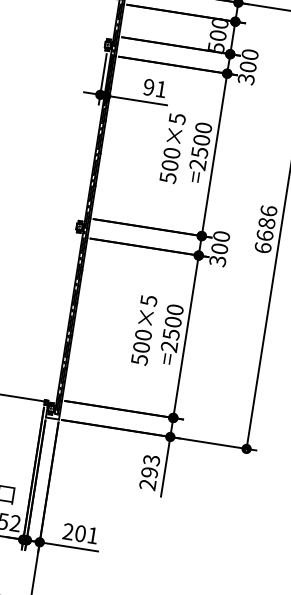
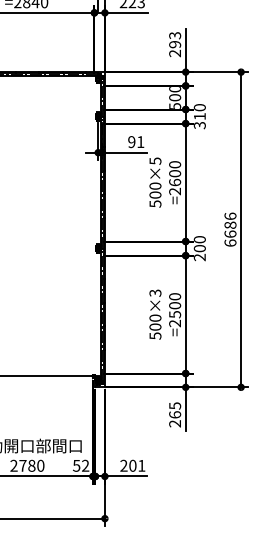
text: (247, 66) -> (199, 116), 300 -> 310
text: (200, 152) -> (175, 182), =2500 -> =2600
text: (217, 261) -> (199, 257), 300 -> 200
text: (147, 299) -> (154, 292), 500×5 -> 500×3
text: (151, 466) -> (175, 410), 293 -> 265

